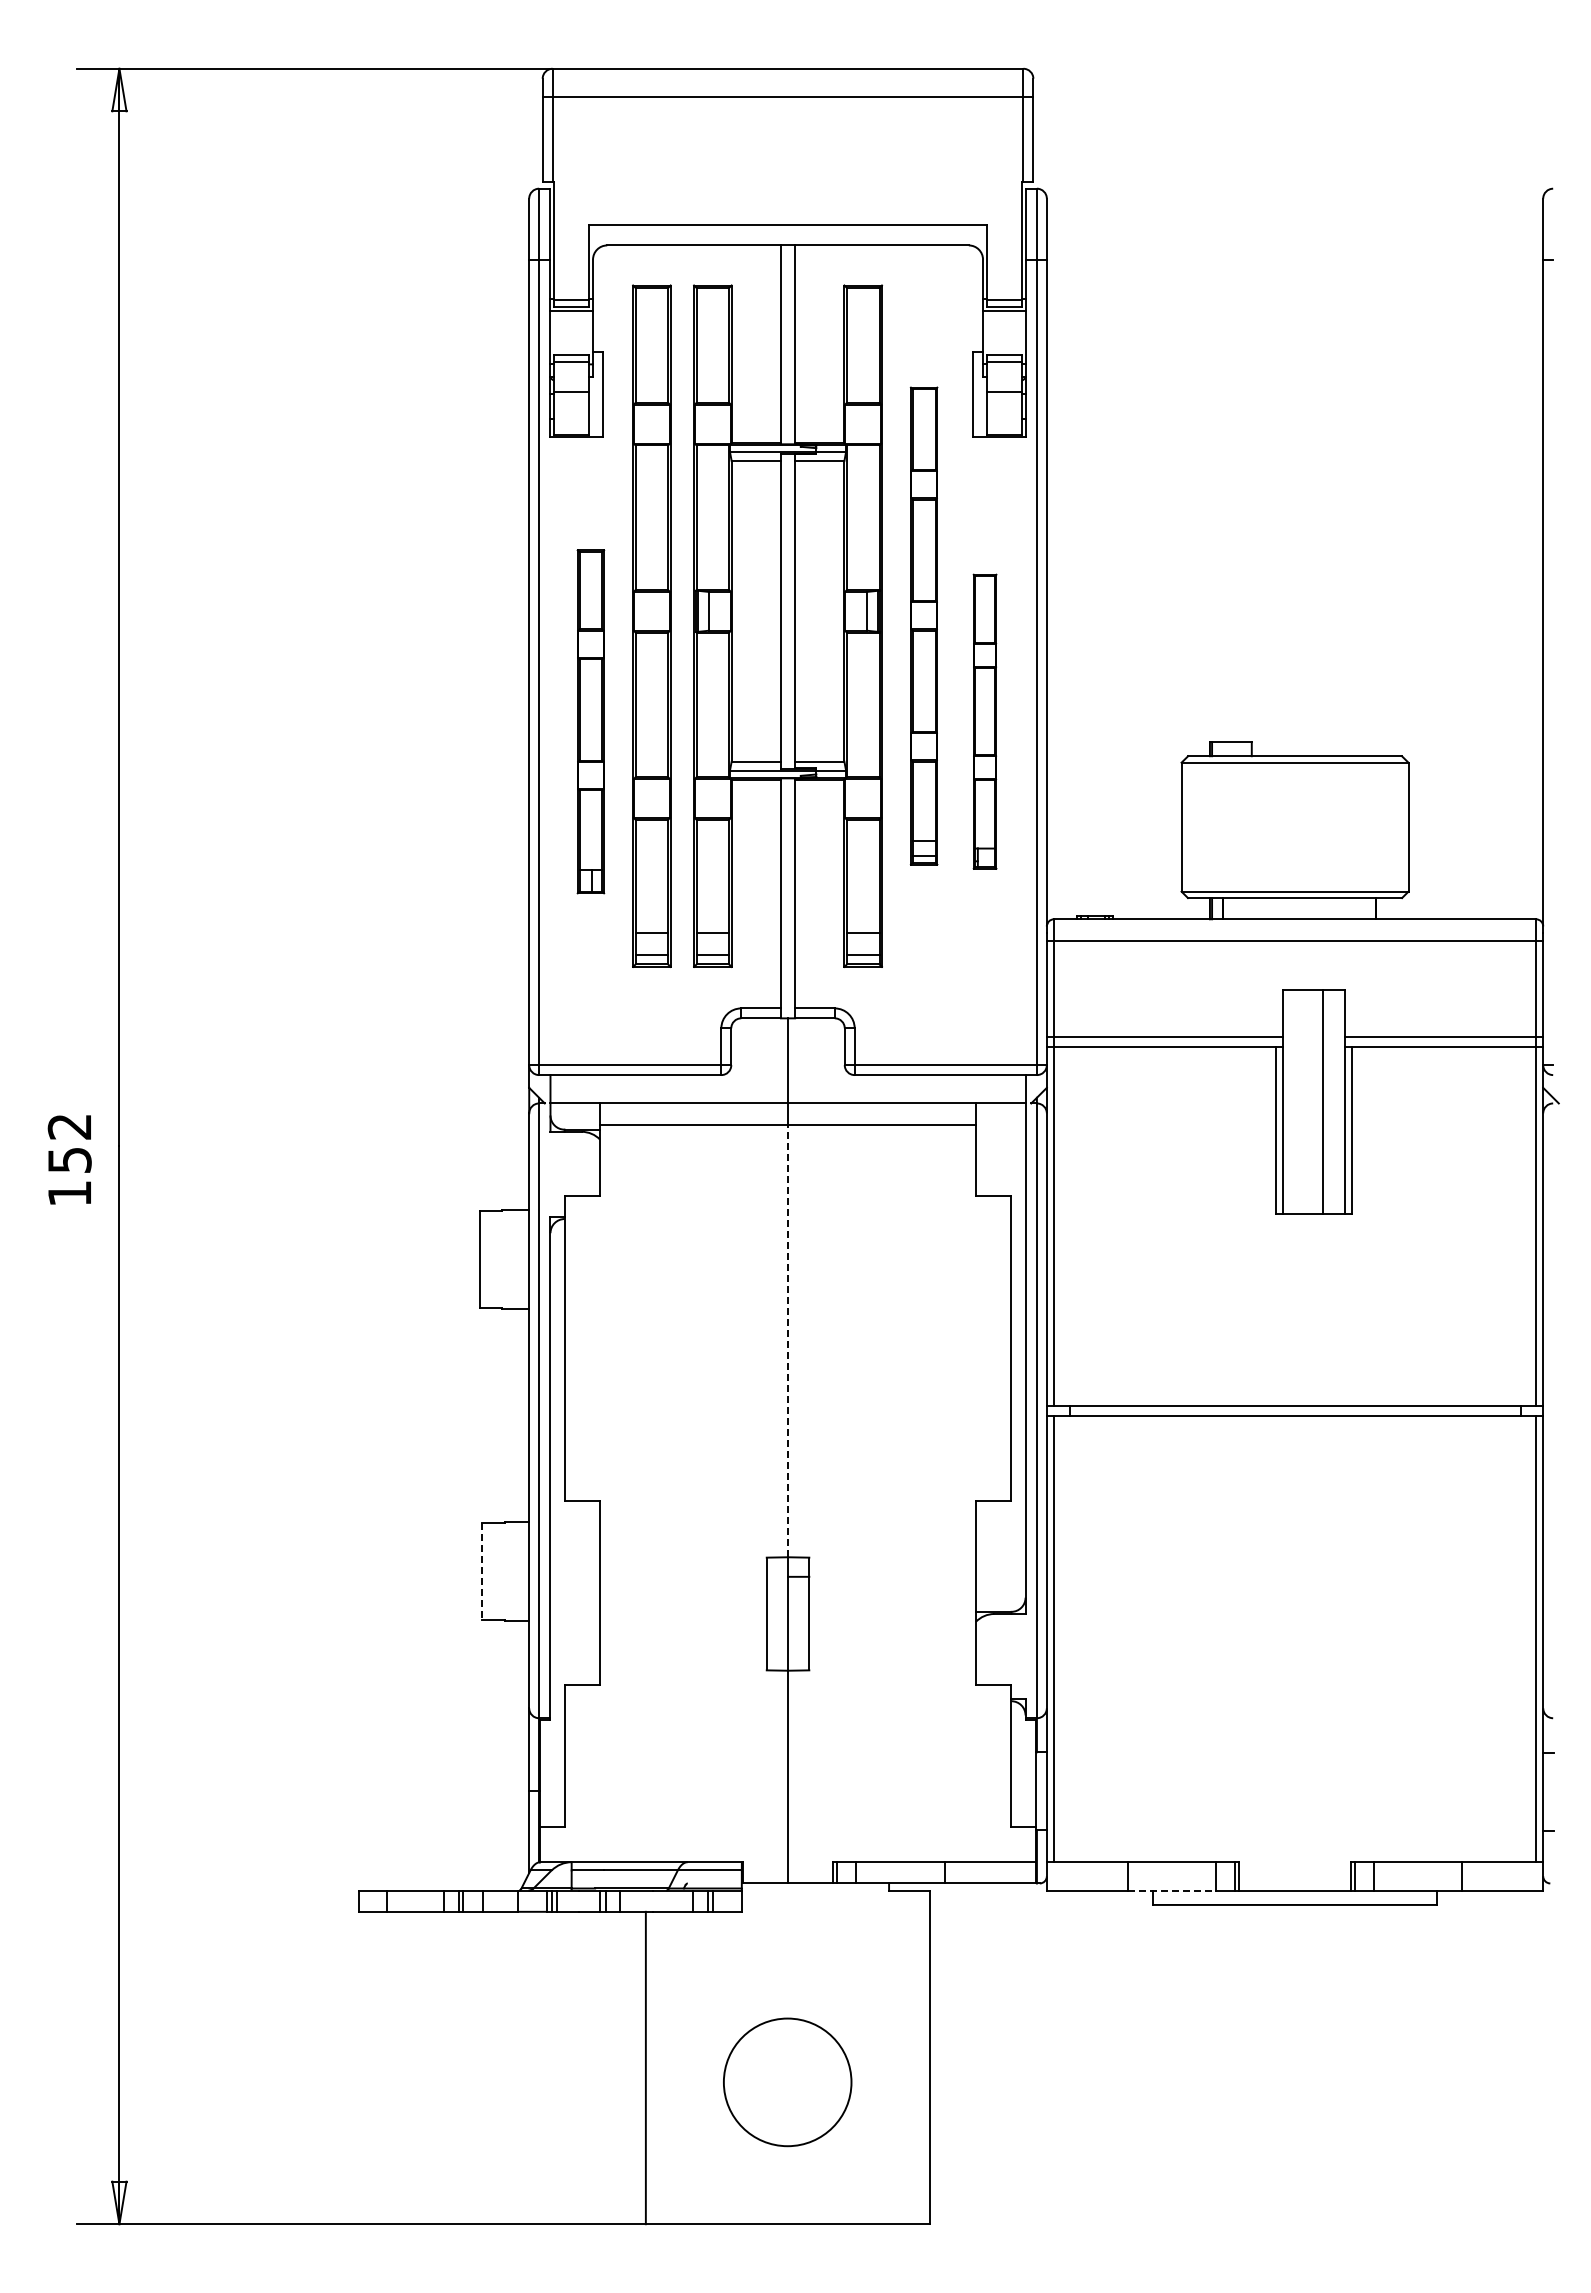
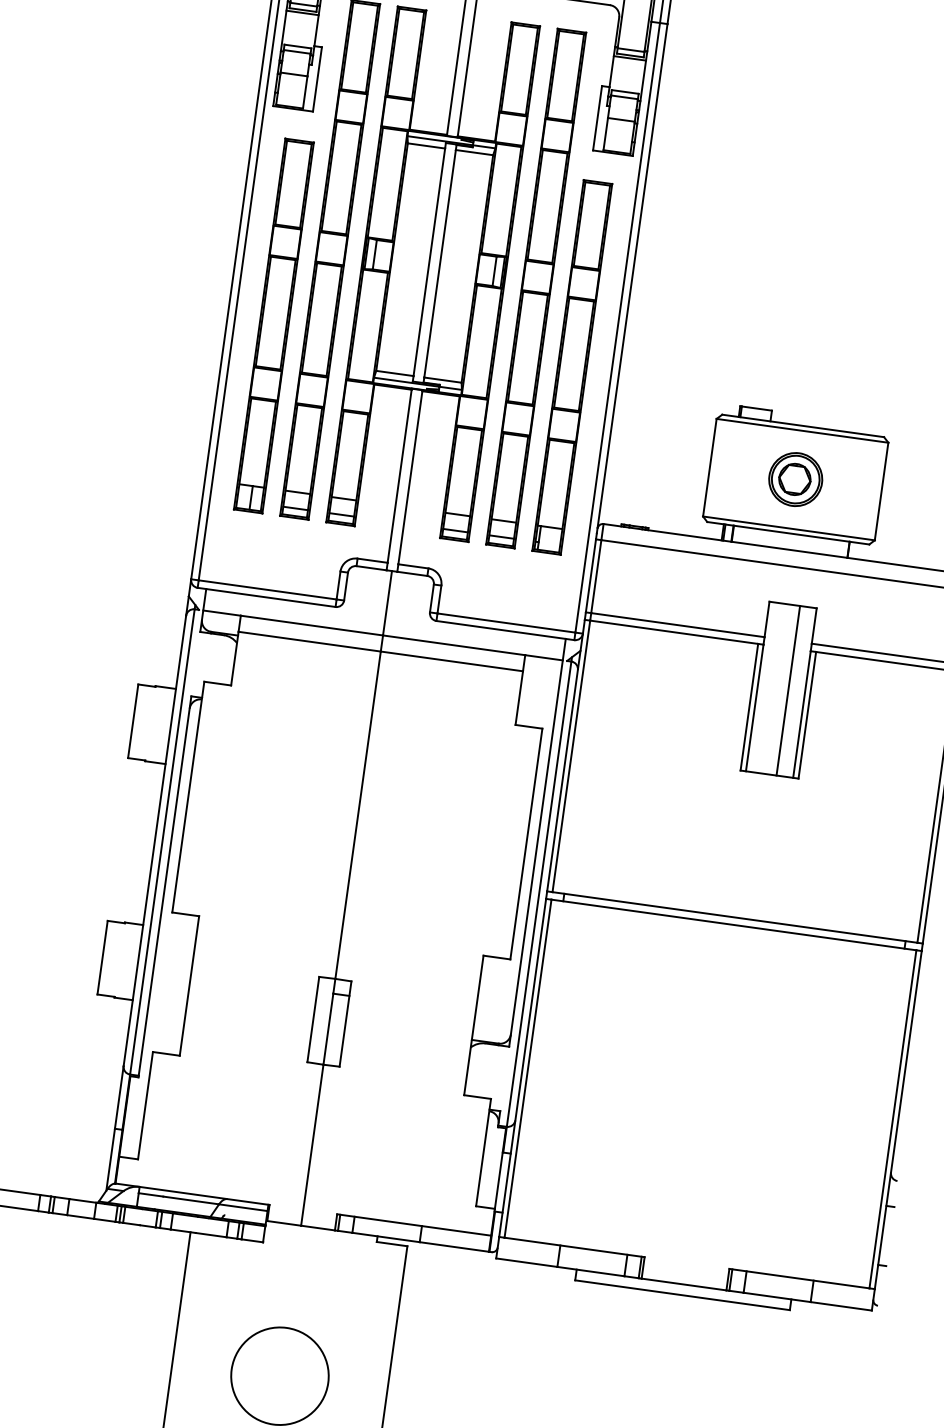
part: (923, 625) -> (535, 287), size x1.43
part: (590, 721) -> (273, 325), size x1.43
part: (984, 721) -> (571, 367), size x1.67
part: (1294, 826) -> (795, 479), added
line: (788, 1340) -> (358, 814), dashed -> solid
line: (482, 1571) -> (102, 957), dashed -> solid
line: (1172, 1890) -> (591, 1271), dashed -> solid

